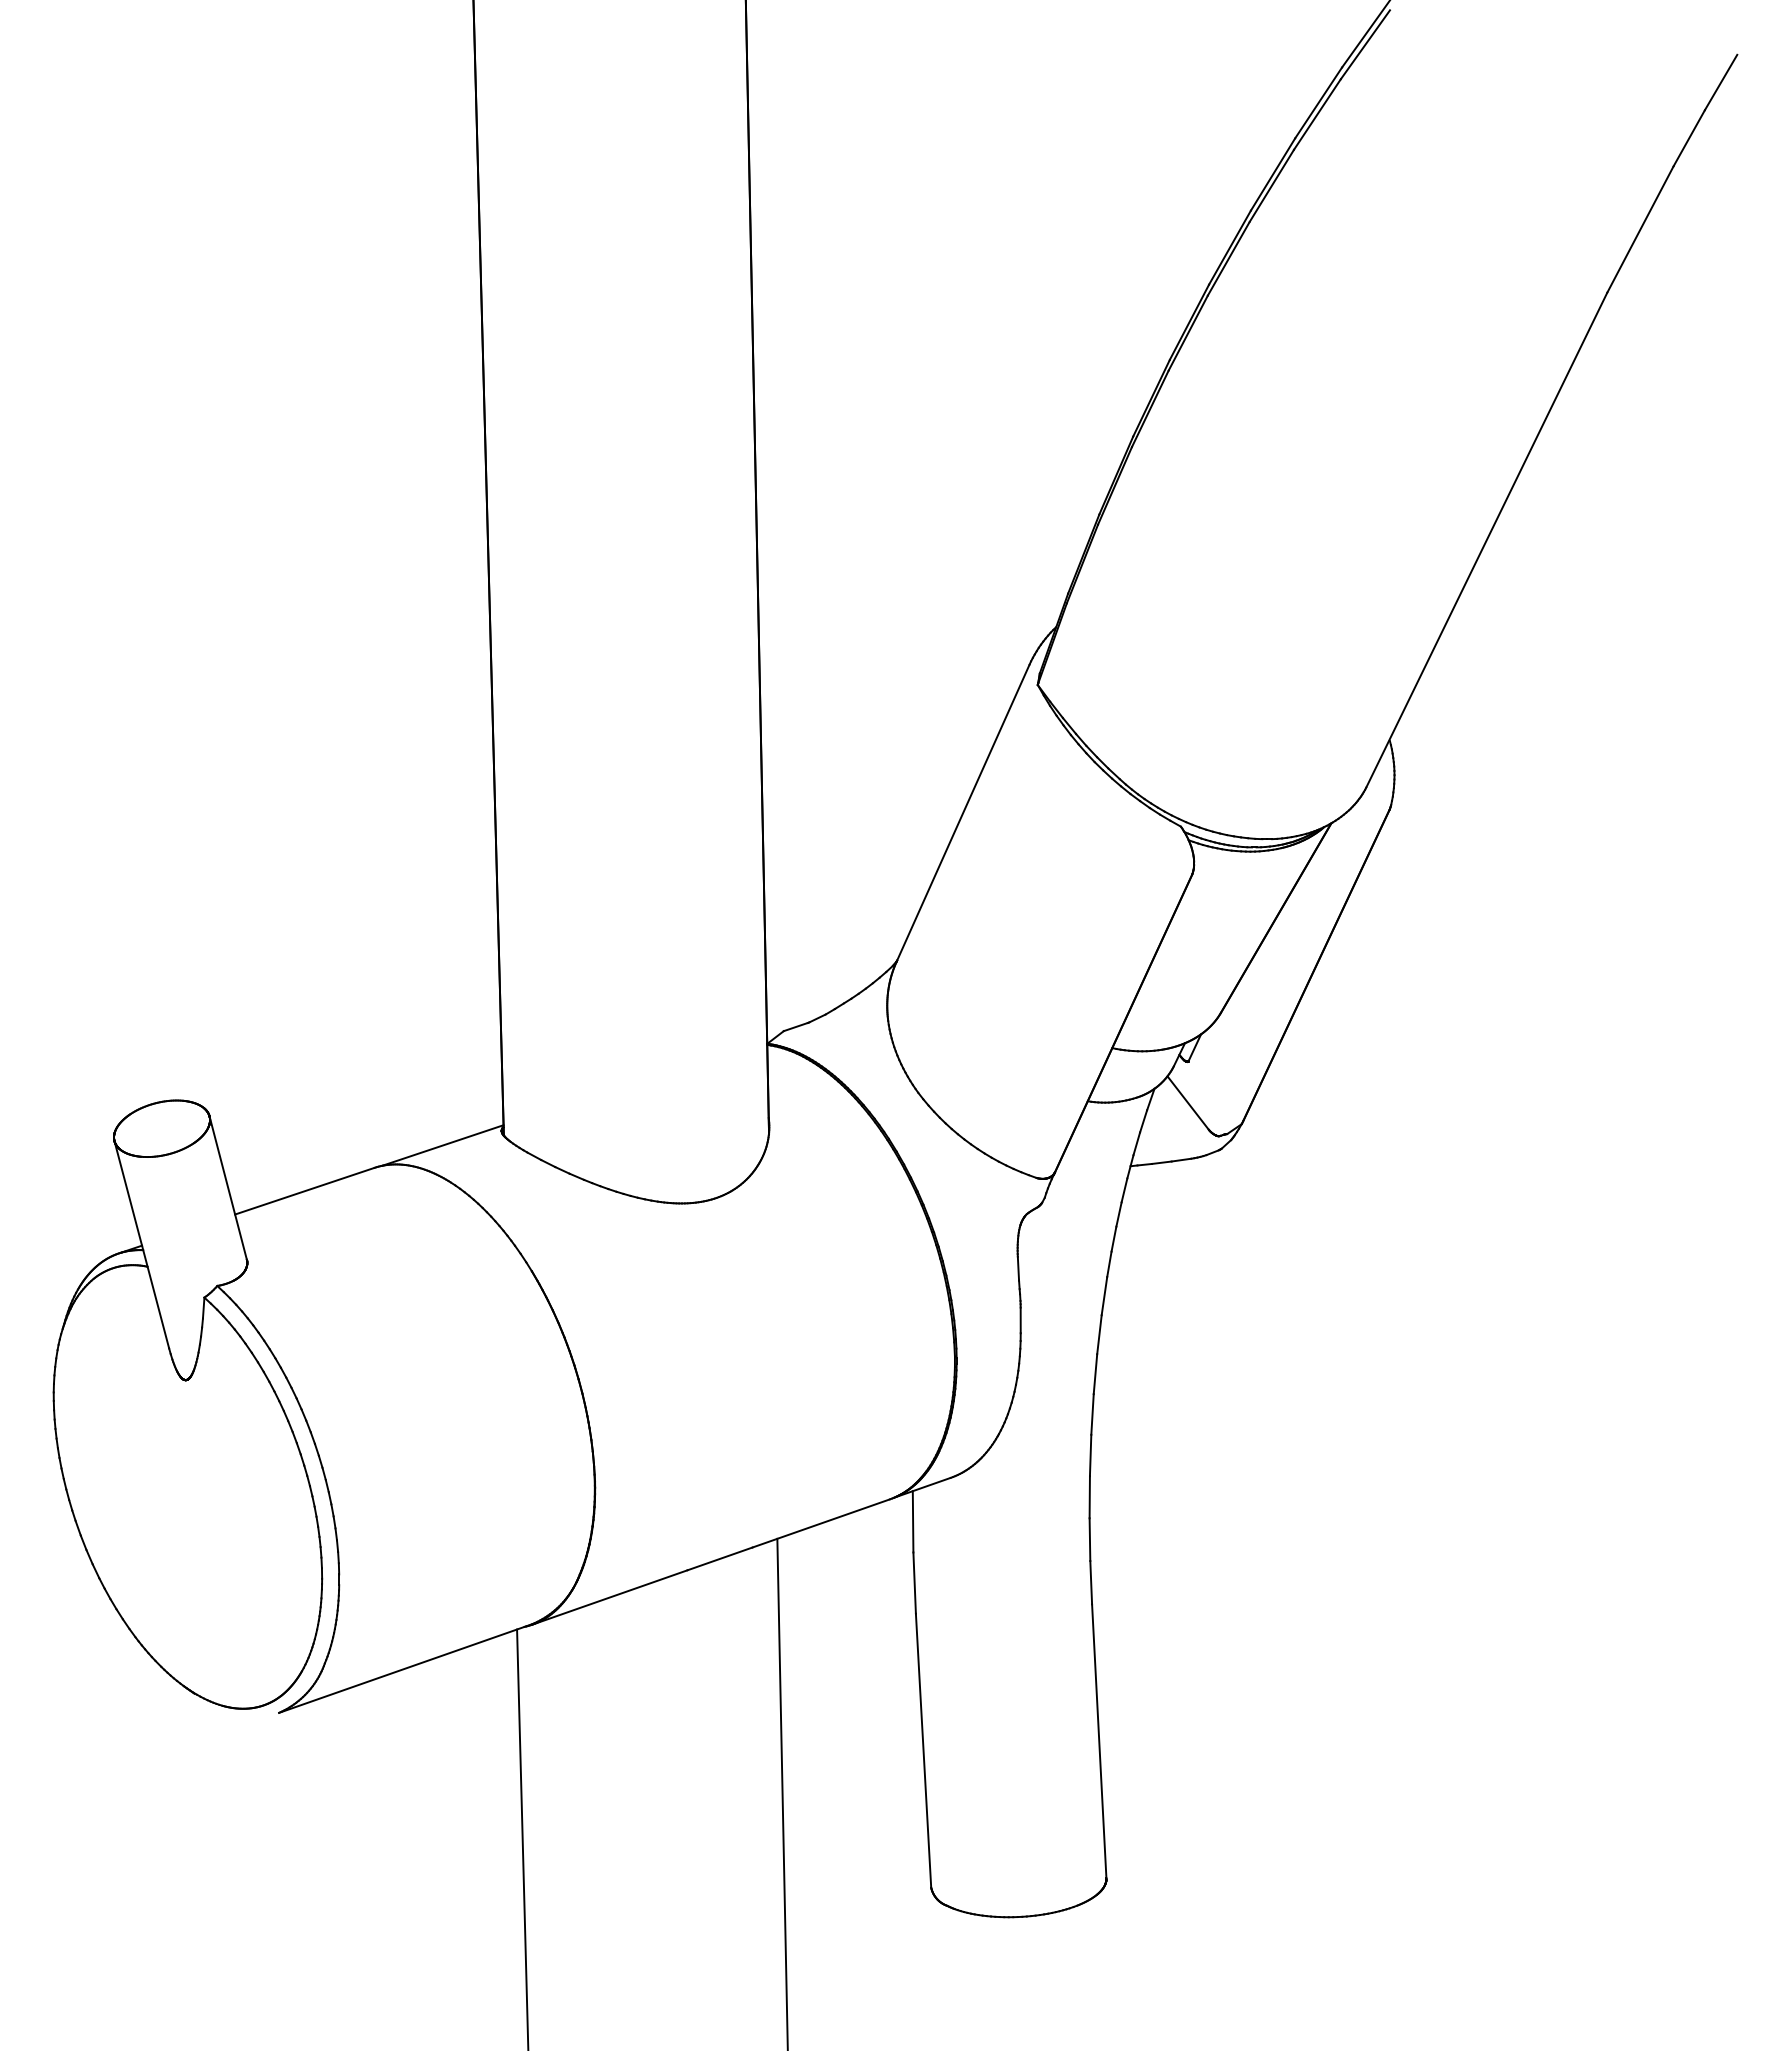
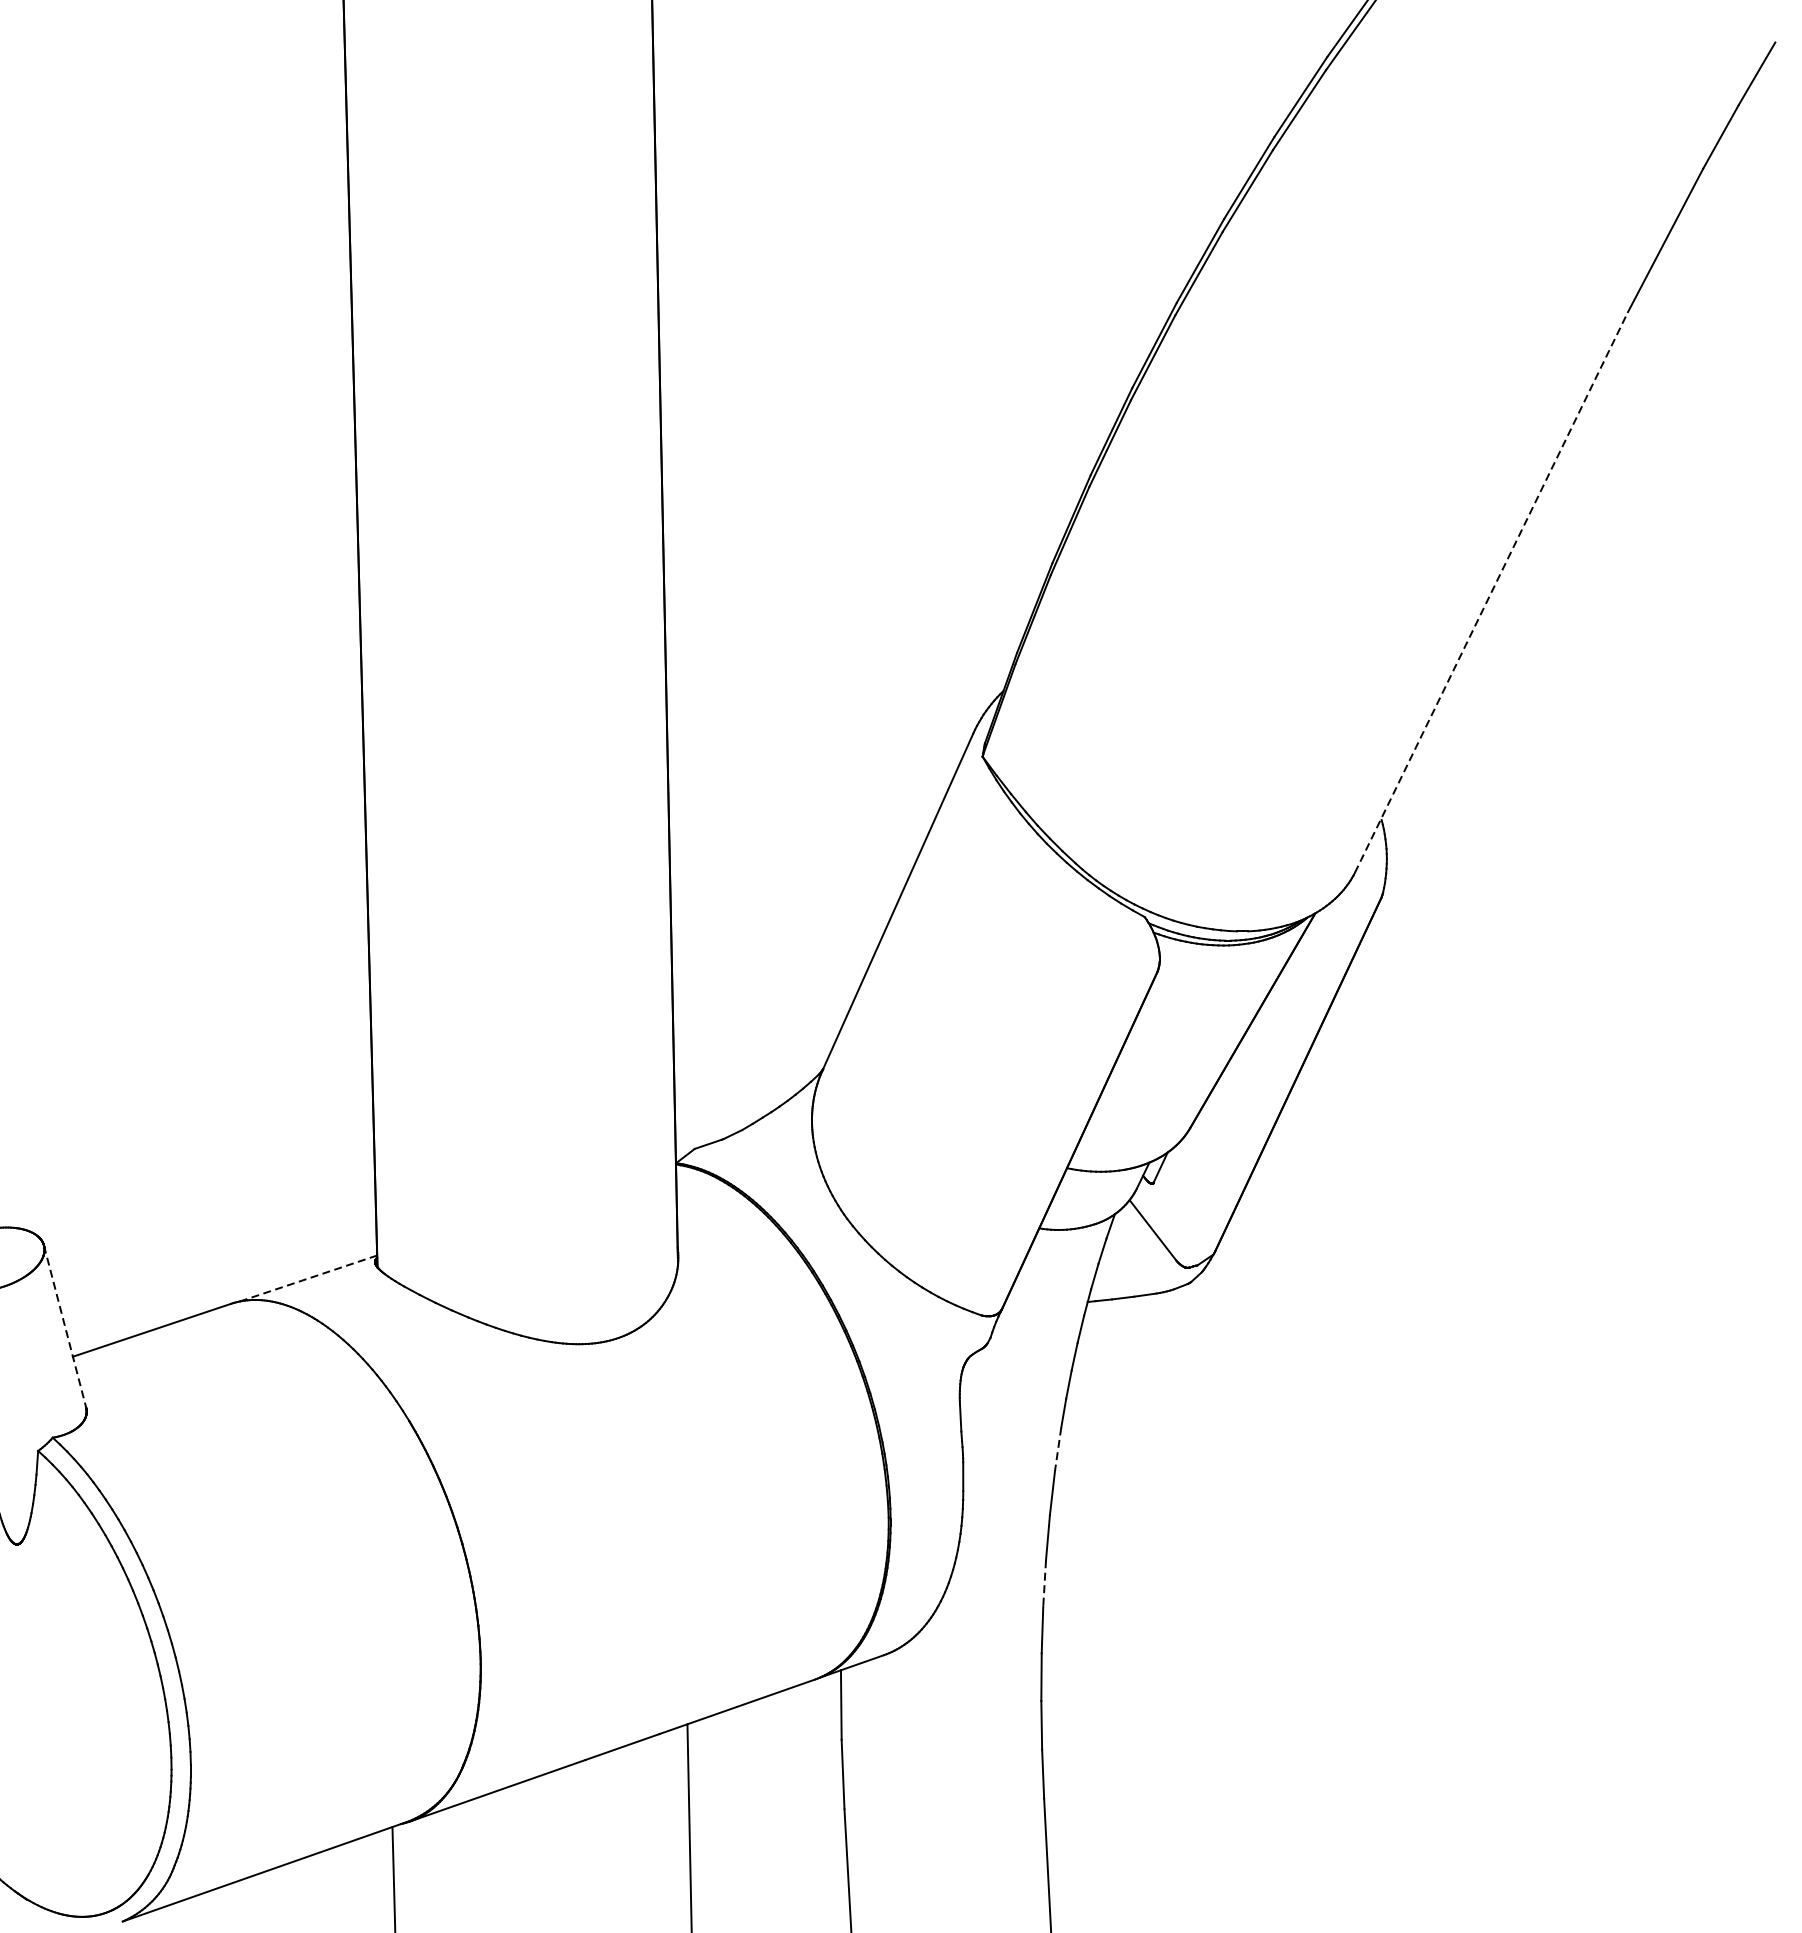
line: (1486, 539) -> (1491, 591), solid -> dashed
line: (442, 1145) -> (307, 1278), solid -> dashed
line: (228, 1188) -> (65, 1327), solid -> dashed
line: (1104, 1296) -> (1058, 1449), solid -> dashed
line: (1092, 1414) -> (1044, 1583), solid -> dashed

